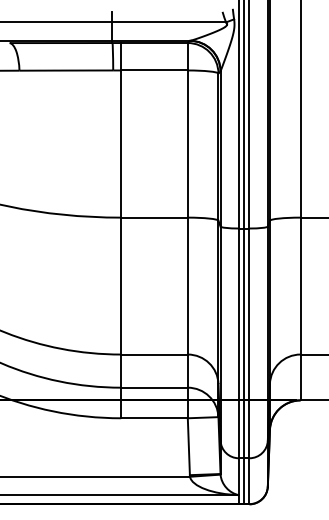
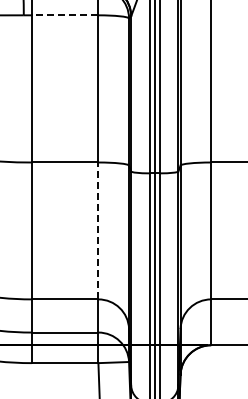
line: (154, 70) -> (65, 15), solid -> dashed
line: (187, 285) -> (98, 230), solid -> dashed

